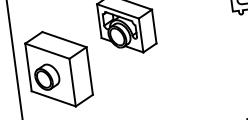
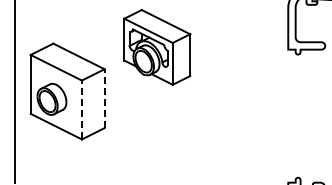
line: (89, 70) -> (104, 98), solid -> dashed
line: (72, 82) -> (81, 109), solid -> dashed

